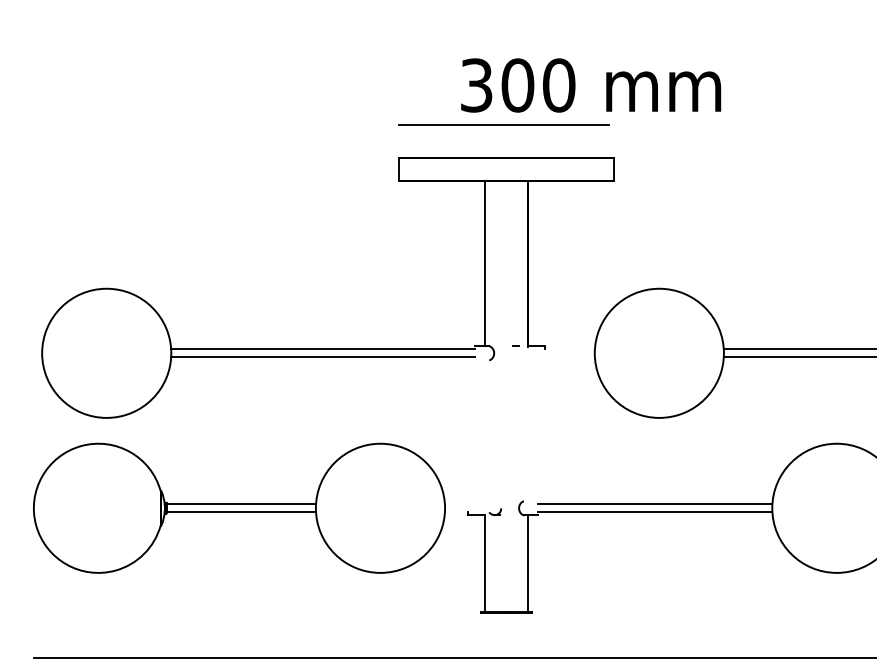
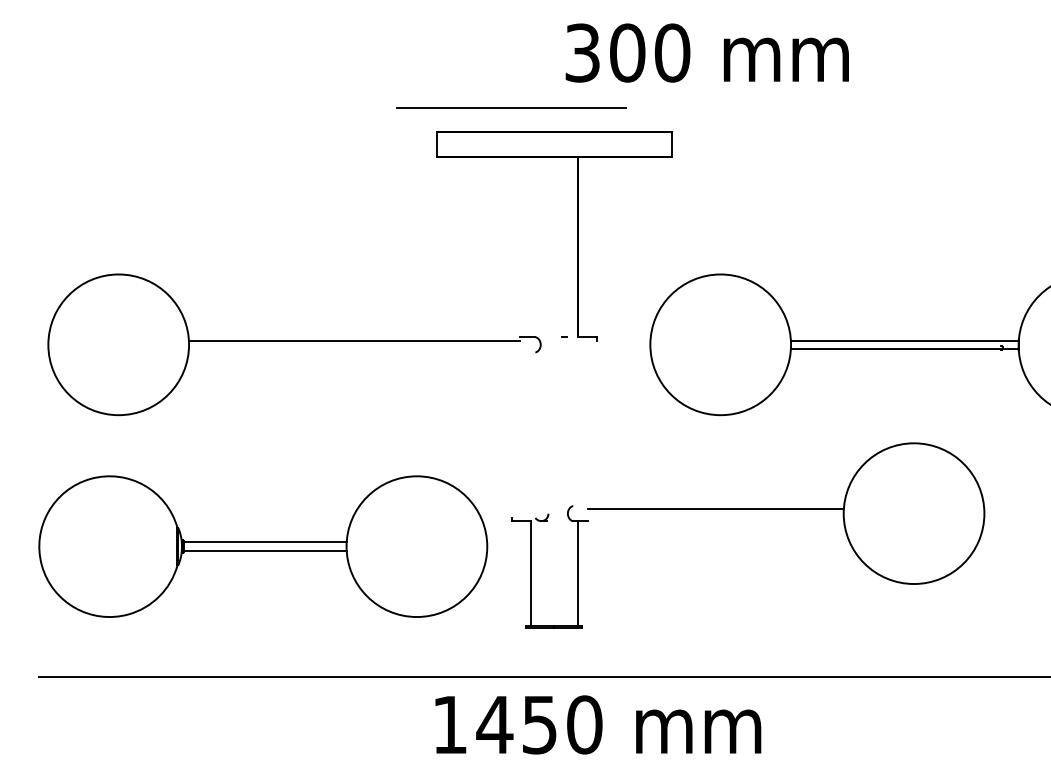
text: (590, 84) -> (706, 52), moved
line: (504, 124) -> (511, 107), moved
line: (484, 263) -> (530, 247), removed
line: (323, 357) -> (354, 349), removed
part: (239, 508) -> (263, 546), moved
line: (654, 511) -> (715, 517), removed

